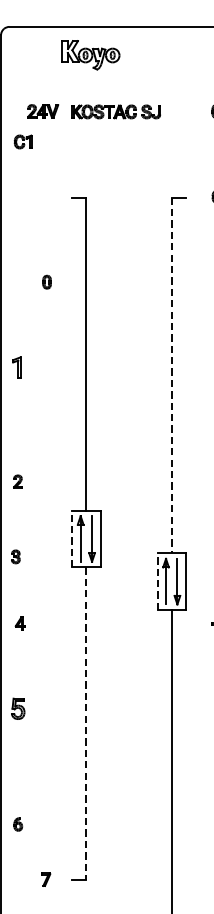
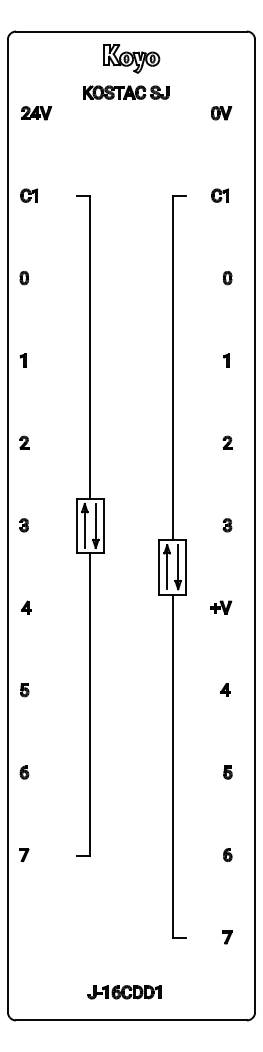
part: (90, 54) -> (131, 58), moved
part: (43, 111) -> (36, 113), moved
part: (116, 111) -> (126, 92), moved
part: (23, 141) -> (29, 195), moved
part: (47, 282) -> (24, 278), moved
part: (16, 367) -> (22, 360), size x0.62
line: (171, 375) -> (172, 368), dashed -> solid
part: (18, 481) -> (24, 442), moved
line: (72, 538) -> (76, 525), dashed -> solid
part: (15, 557) -> (23, 525), moved
line: (157, 580) -> (158, 566), dashed -> solid
part: (18, 709) -> (24, 690), size x0.62
line: (86, 724) -> (90, 705), dashed -> solid
part: (18, 824) -> (24, 772), moved
part: (46, 879) -> (24, 854), moved

